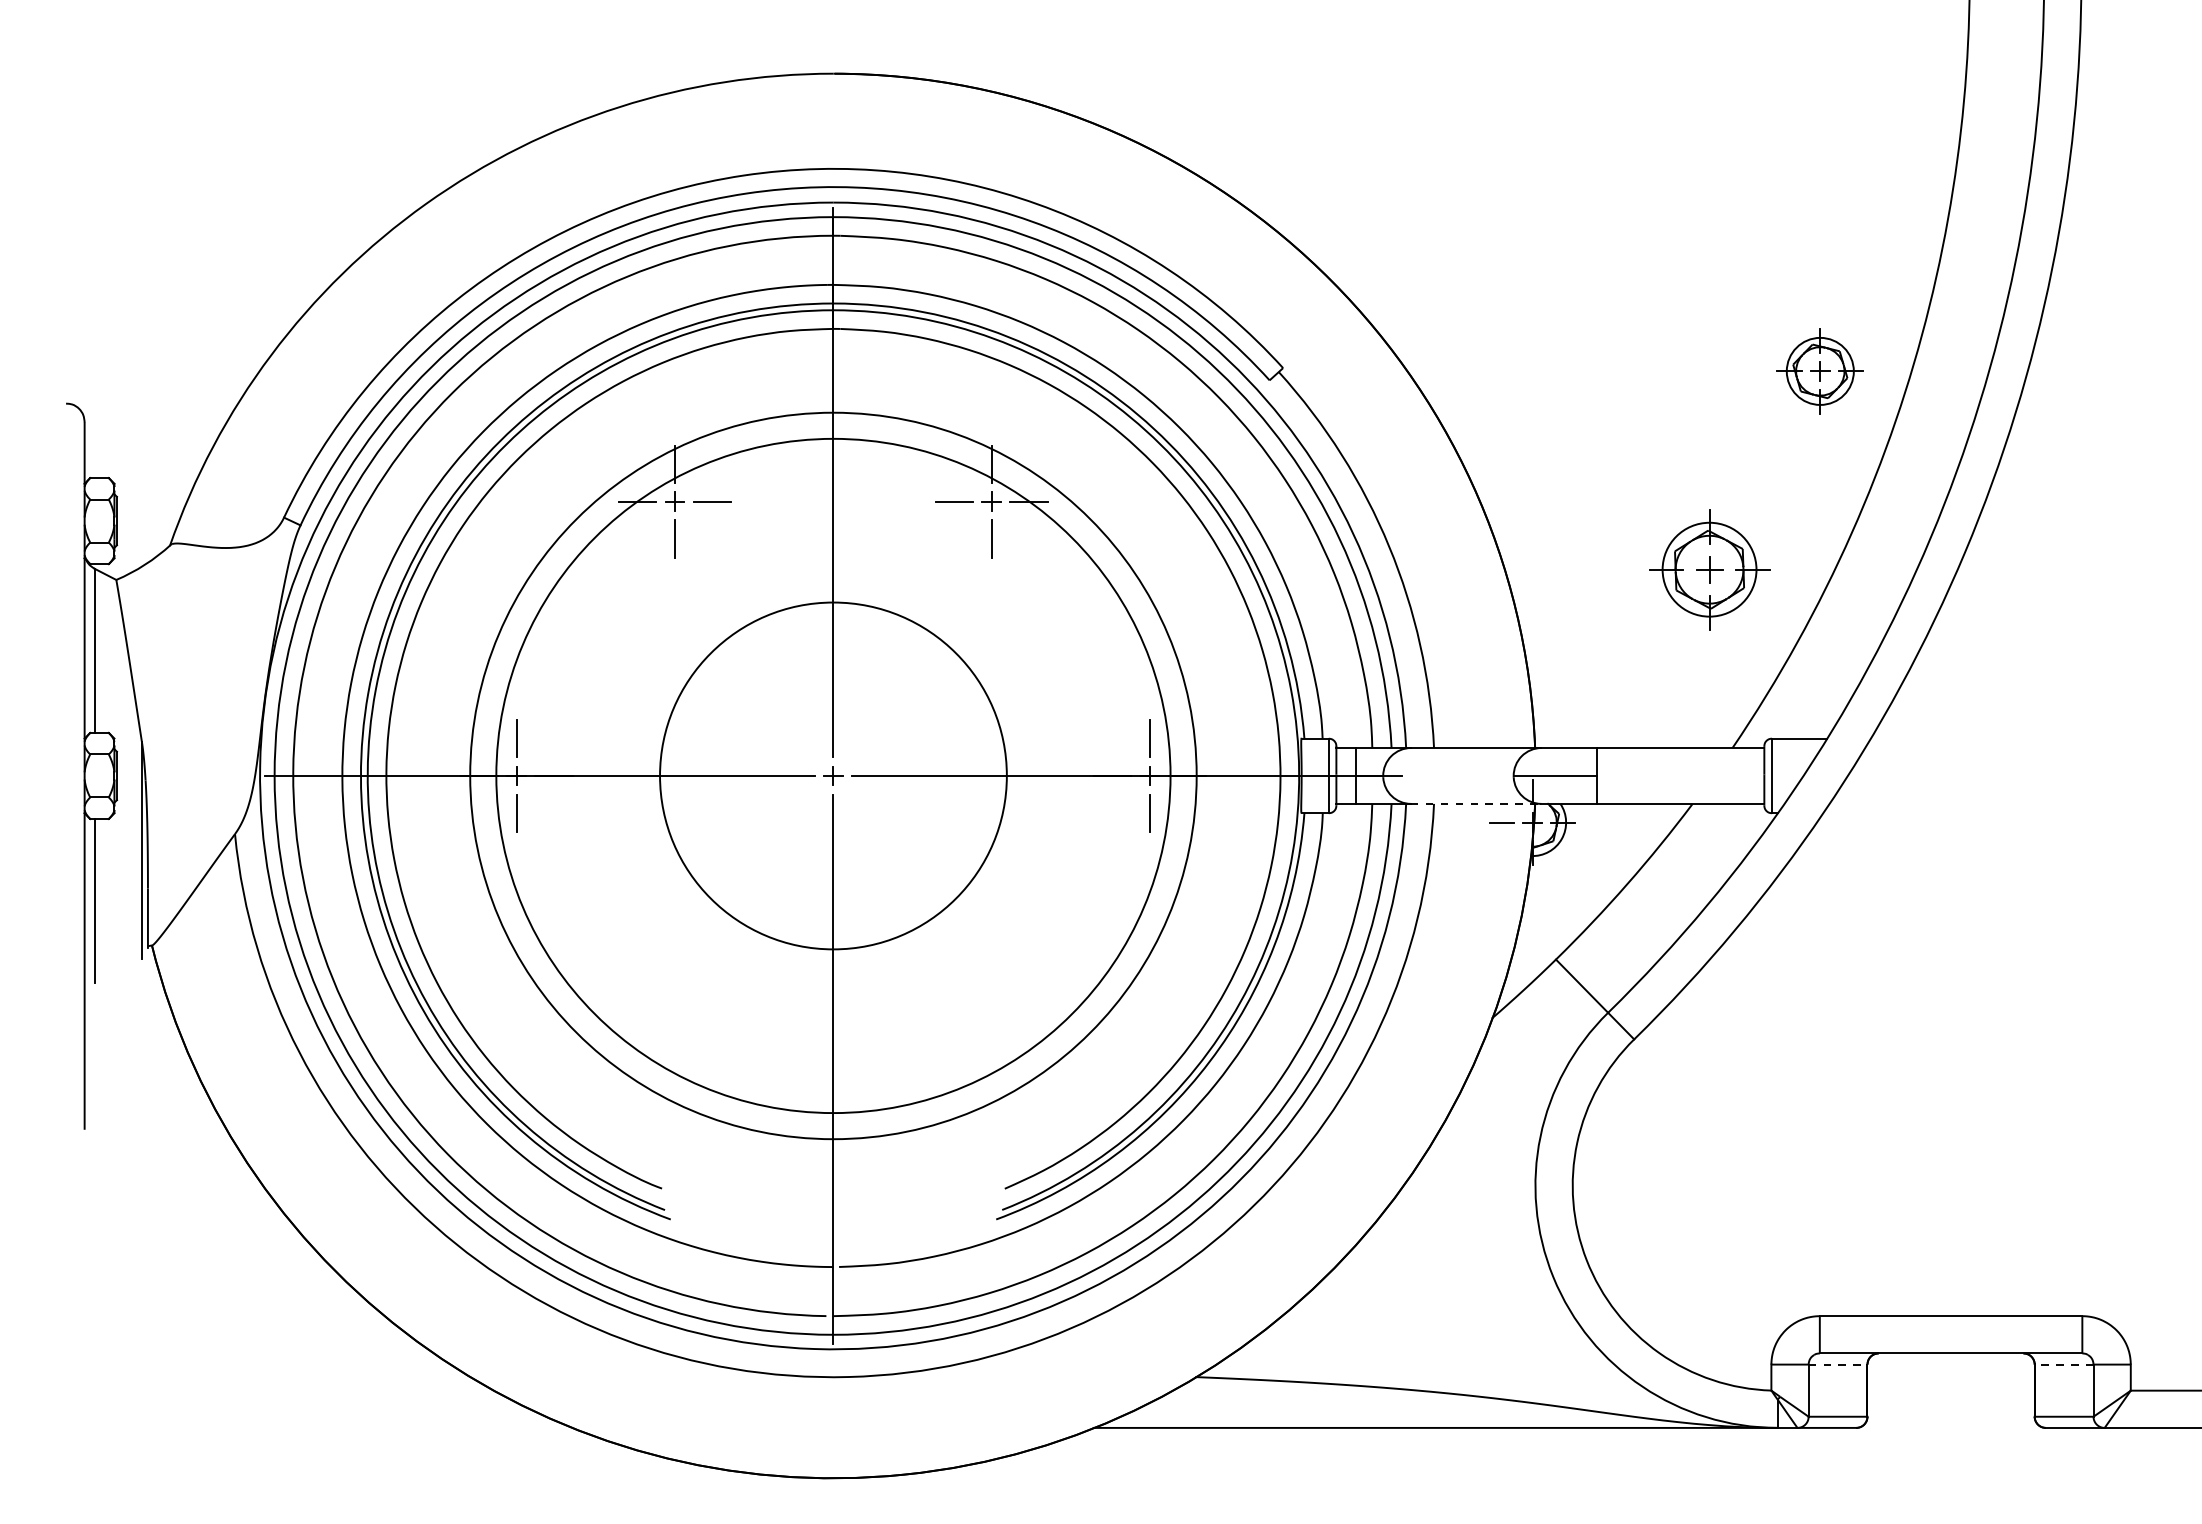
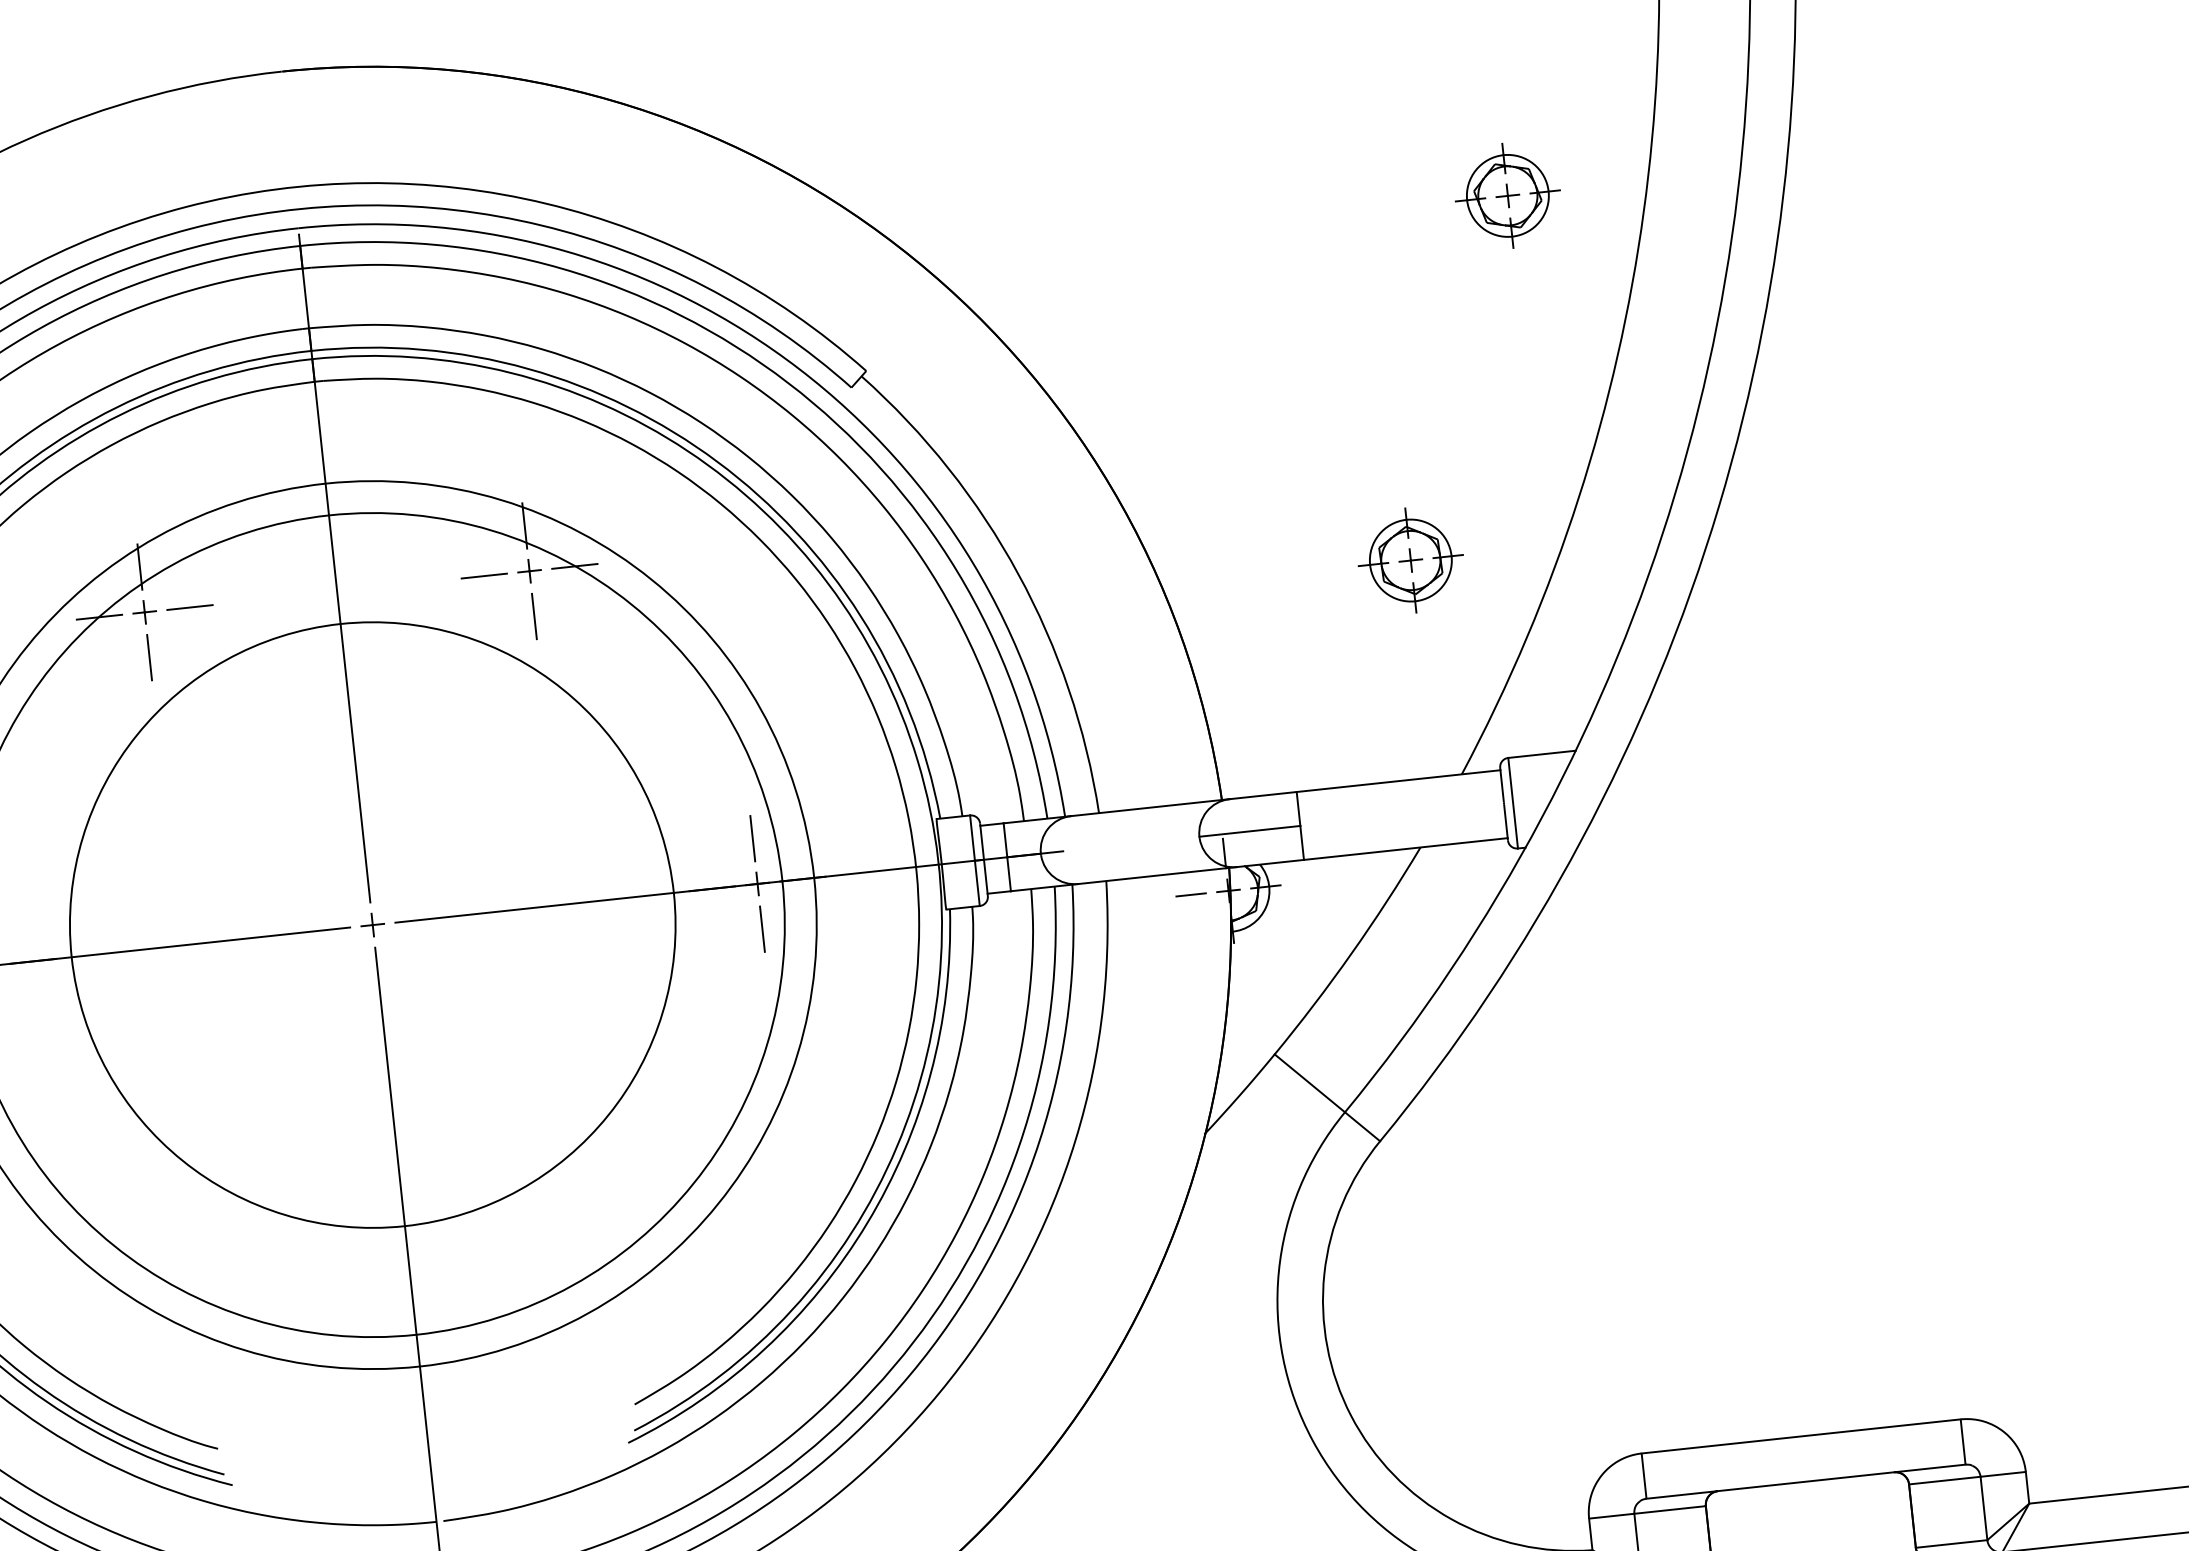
part: (1819, 371) -> (1506, 196), moved
part: (1709, 569) -> (1410, 560), size x0.71
circle: (833, 775) -> (372, 924), size x1.43
line: (1476, 803) -> (1157, 875), dashed -> solid
line: (1838, 1364) -> (1670, 1509), dashed -> solid
line: (2063, 1364) -> (1944, 1480), dashed -> solid

